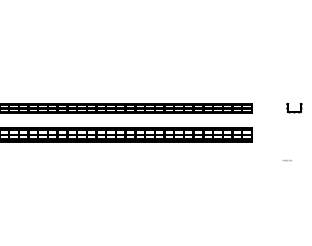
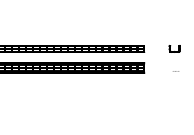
text: (286, 160) -> (175, 71), moved

